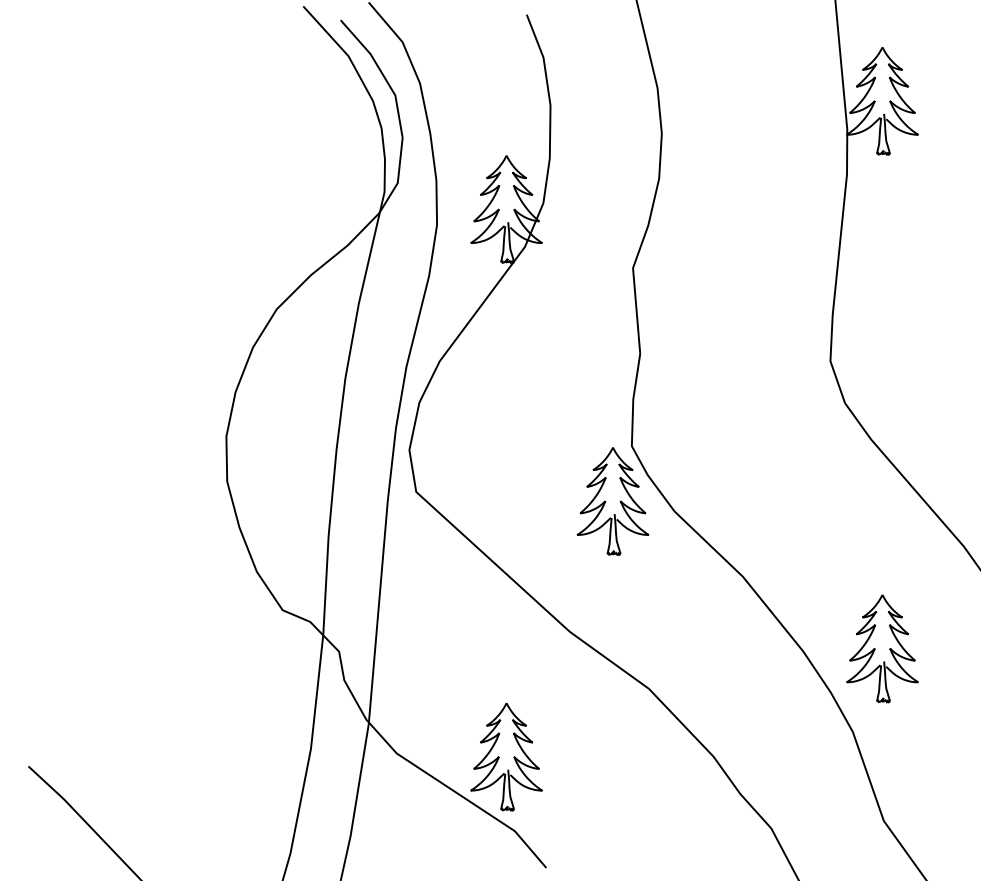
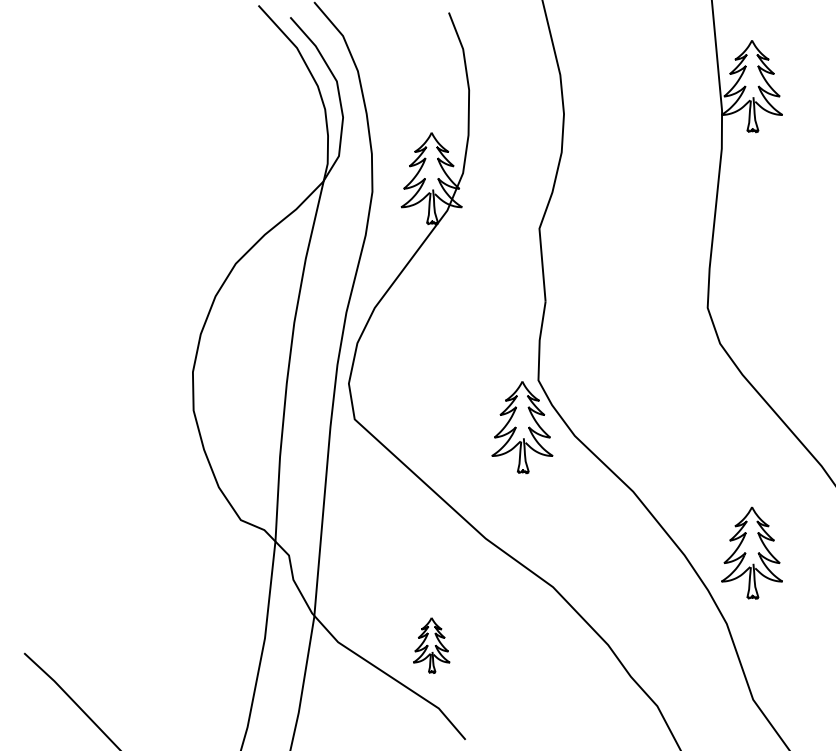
part: (506, 757) -> (431, 645), size x0.6

